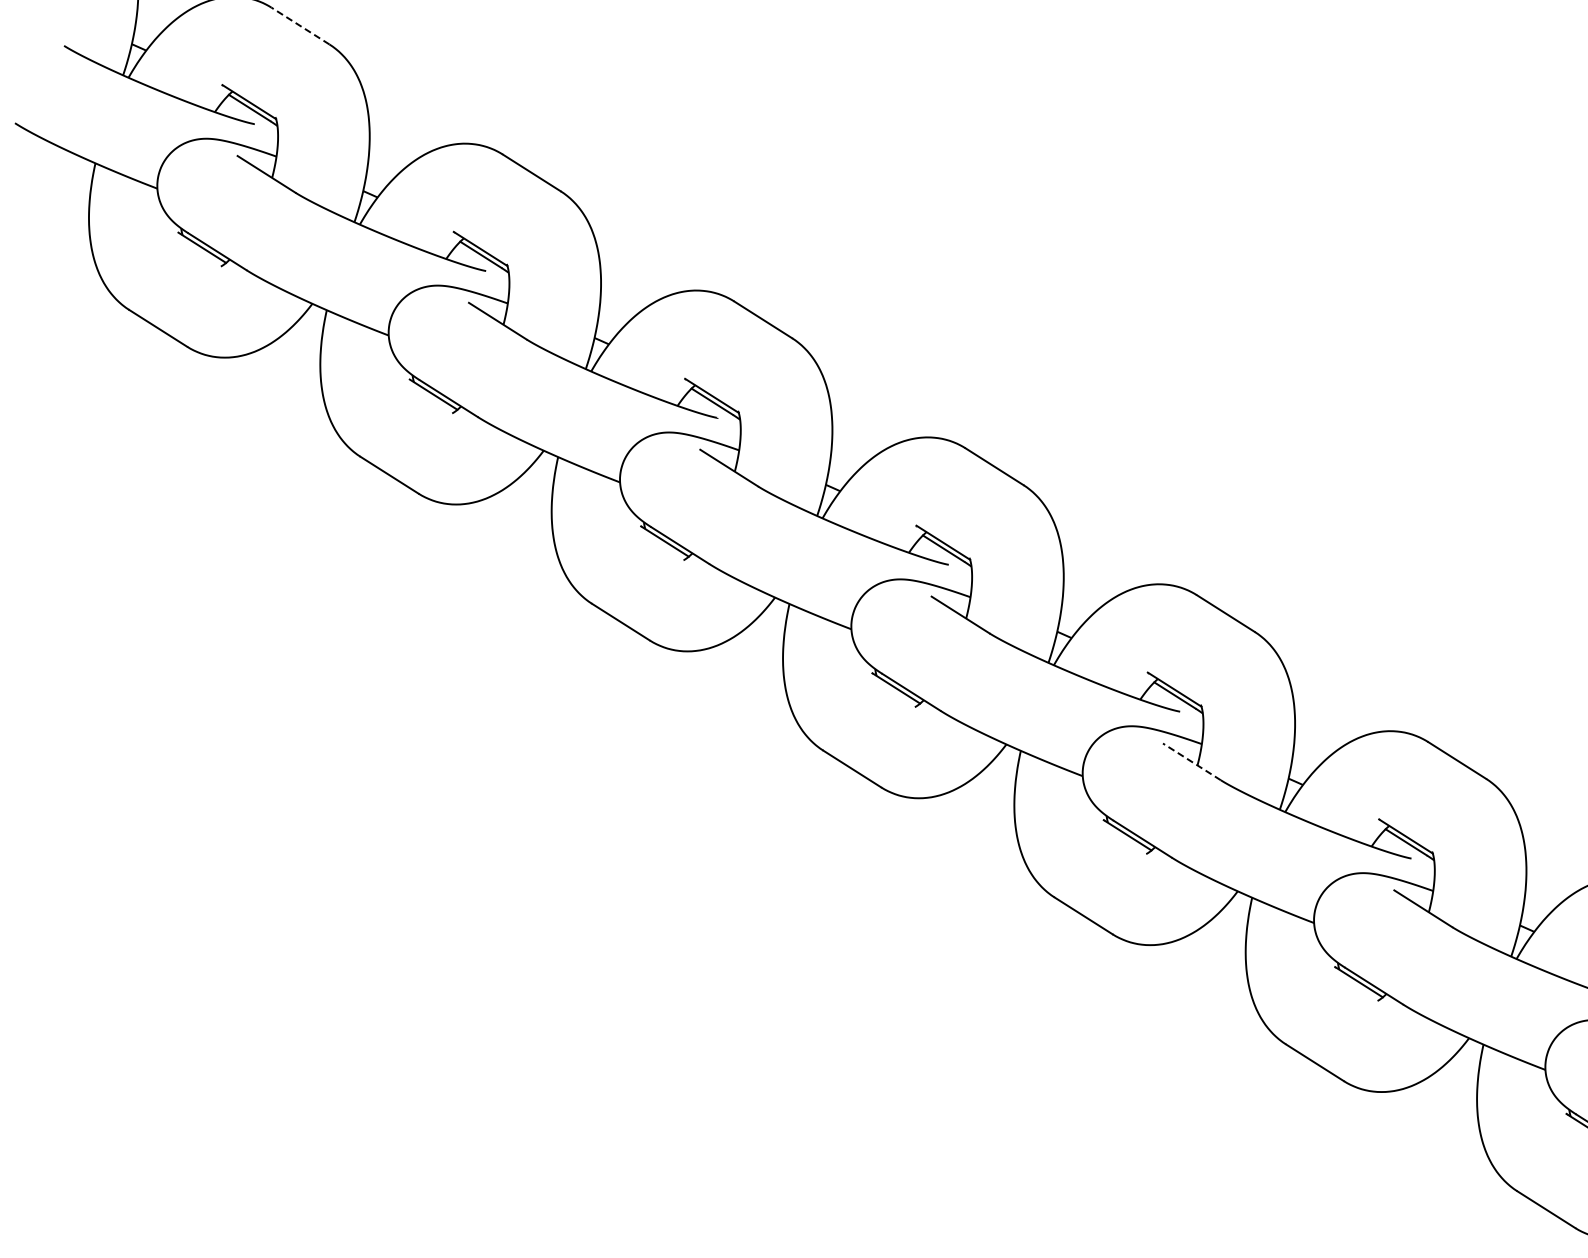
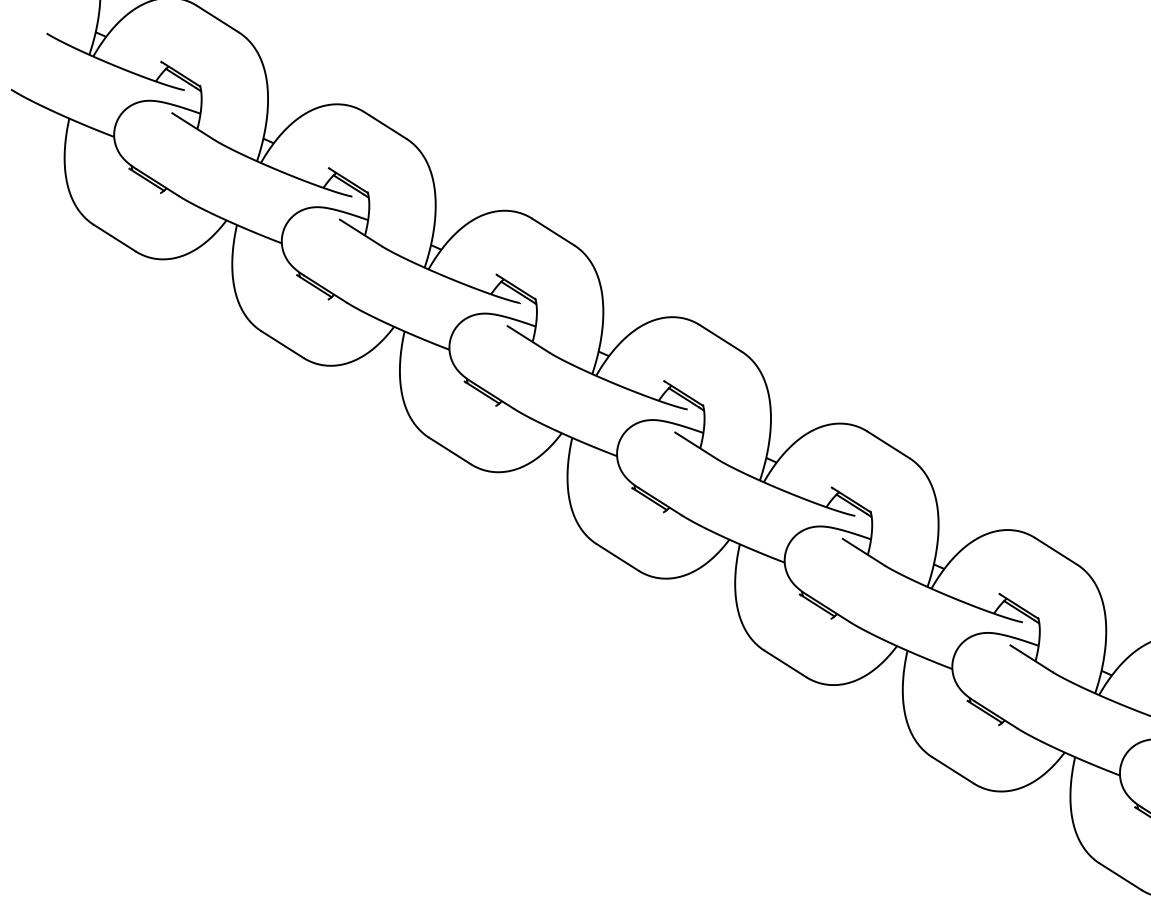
line: (300, 25) -> (217, 18), dashed -> solid
line: (1191, 761) -> (863, 552), dashed -> solid

